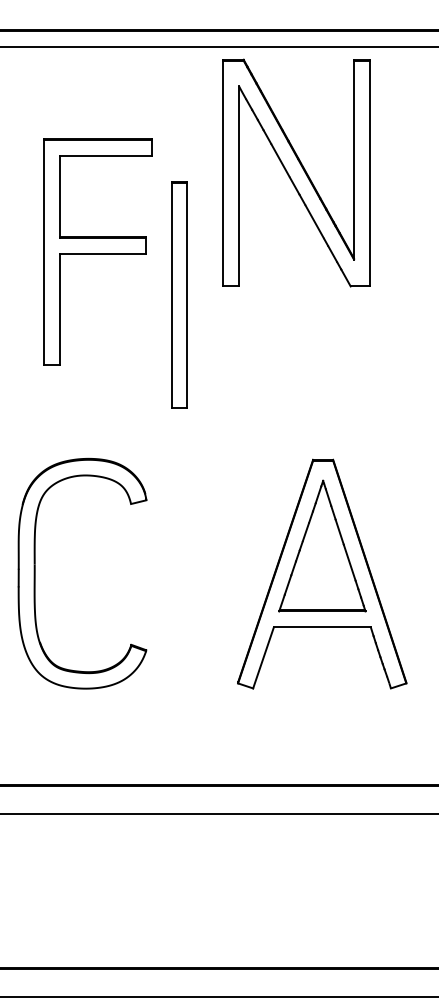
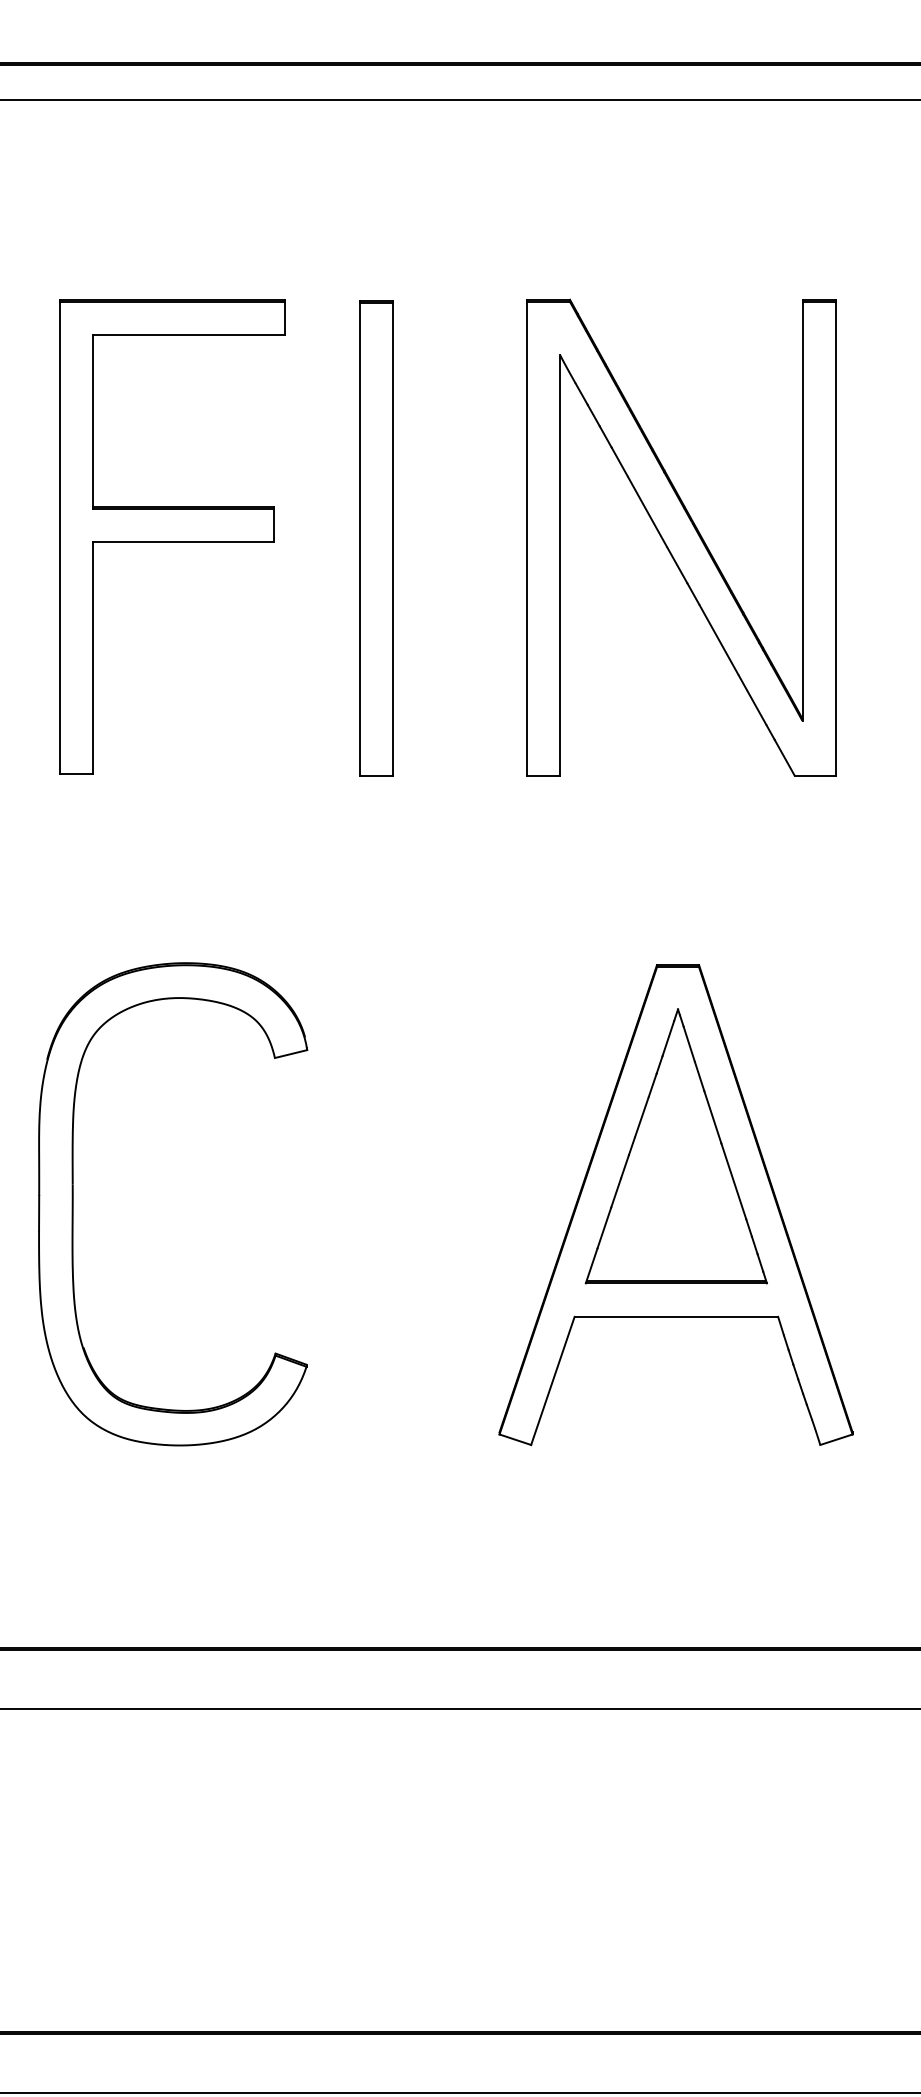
part: (296, 172) -> (680, 536), moved
part: (97, 251) -> (170, 536), moved
part: (179, 294) -> (376, 536), moved

